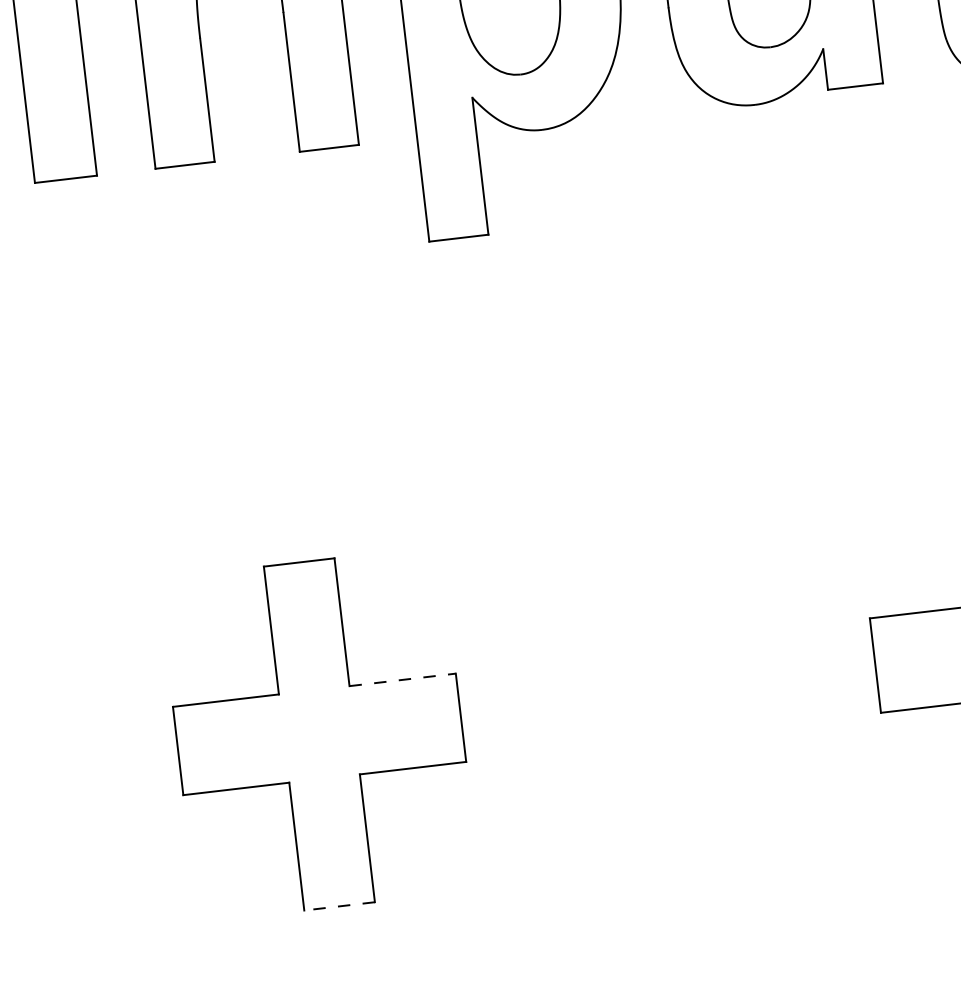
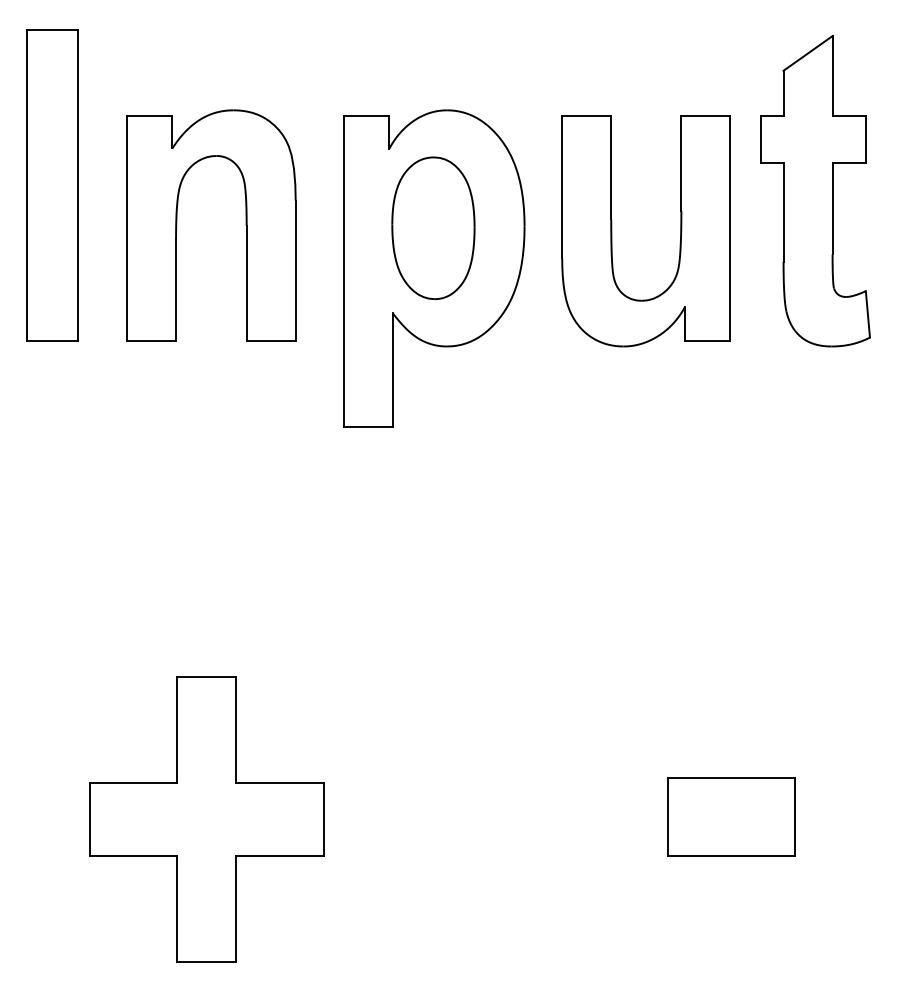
line: (403, 680) -> (280, 783), dashed -> solid
line: (339, 906) -> (206, 962), dashed -> solid

